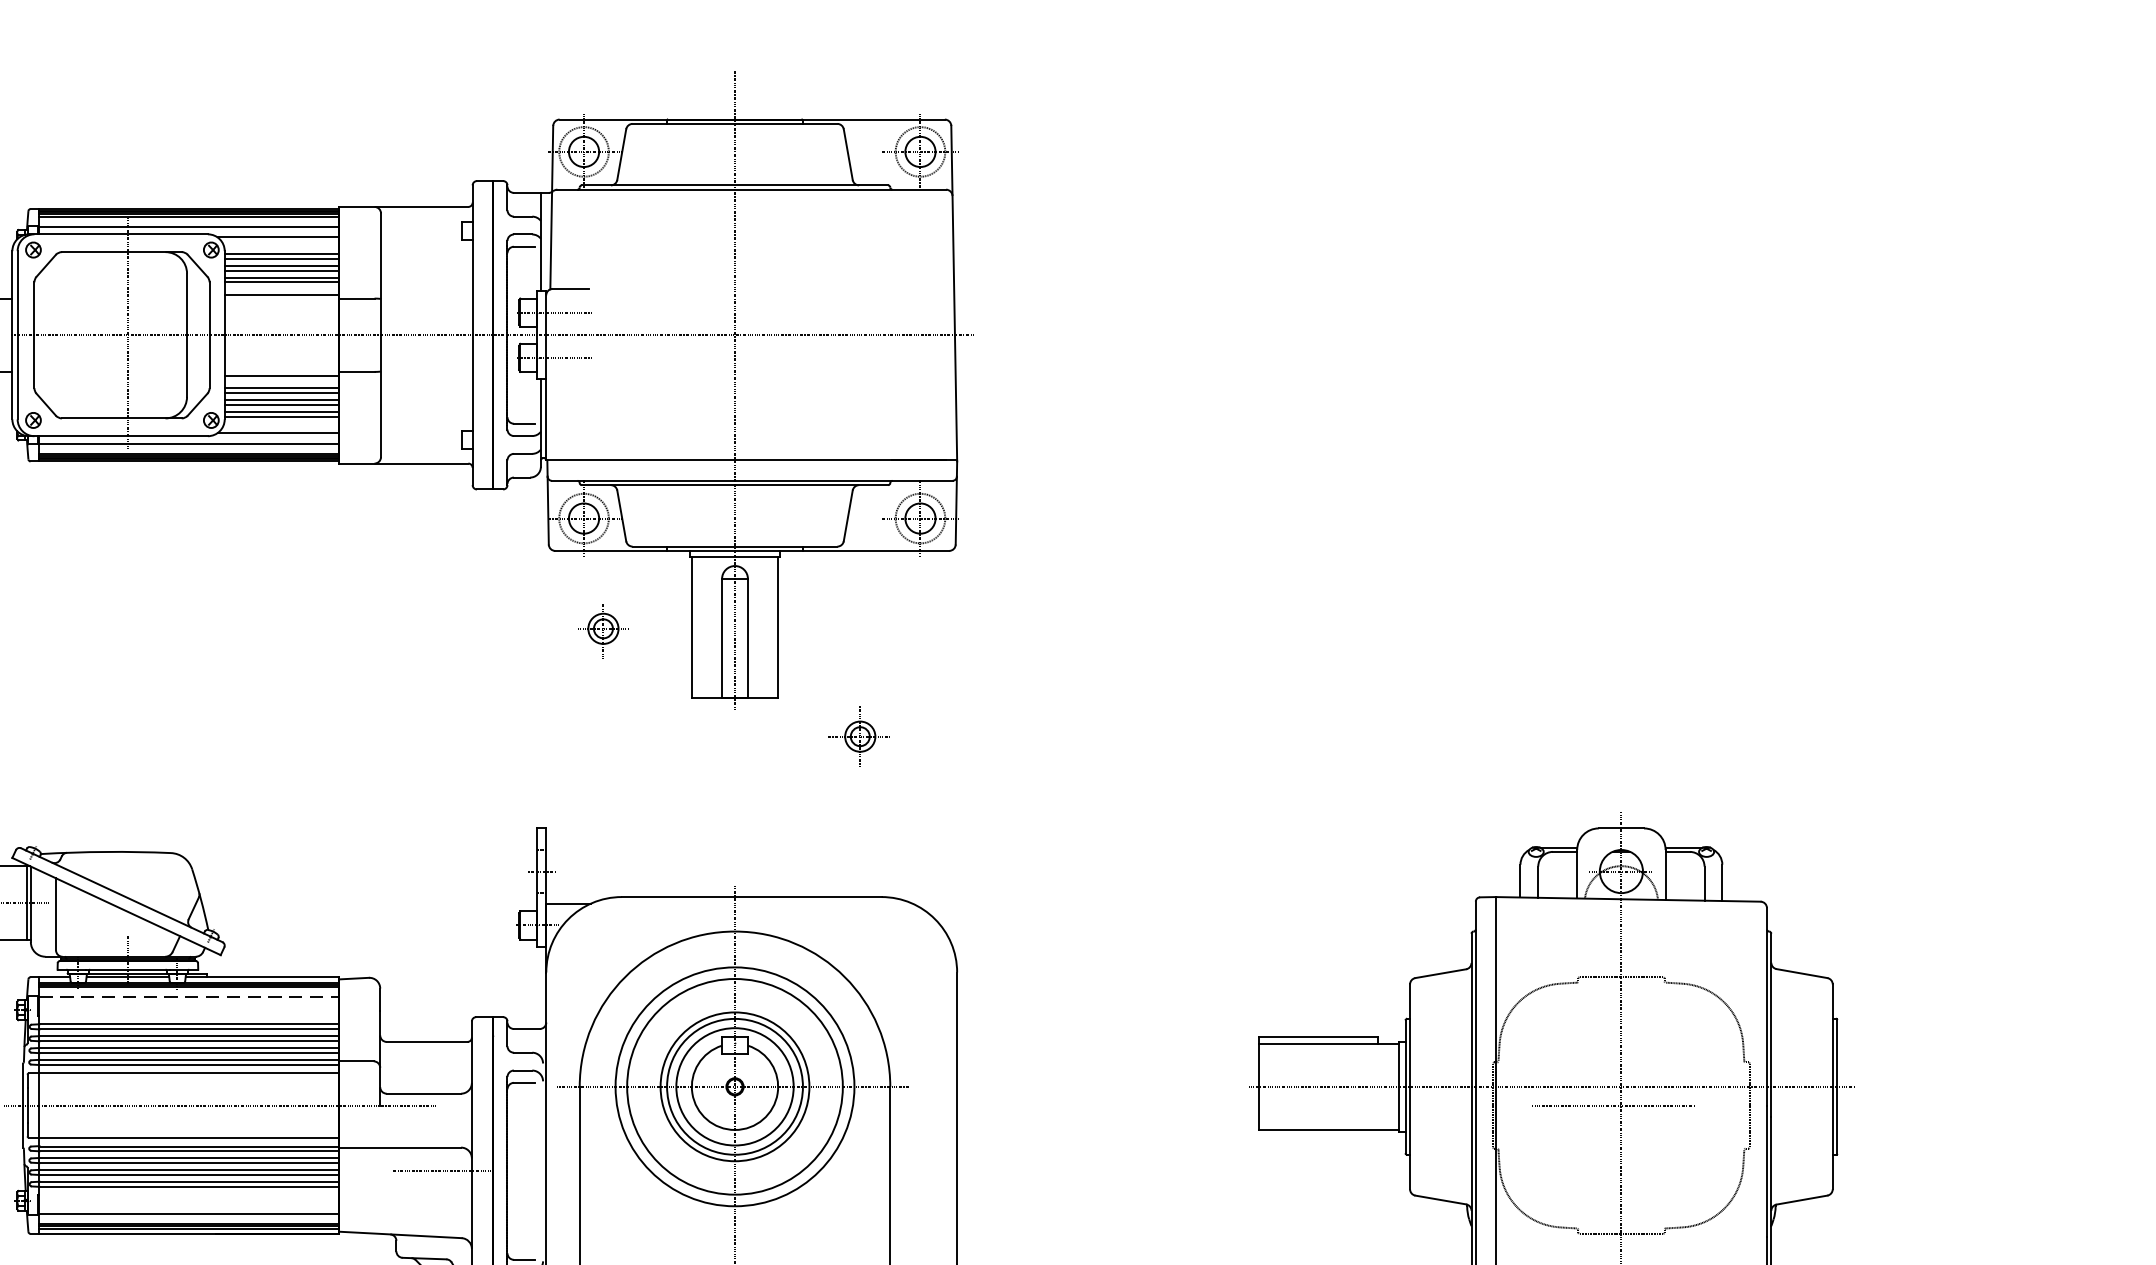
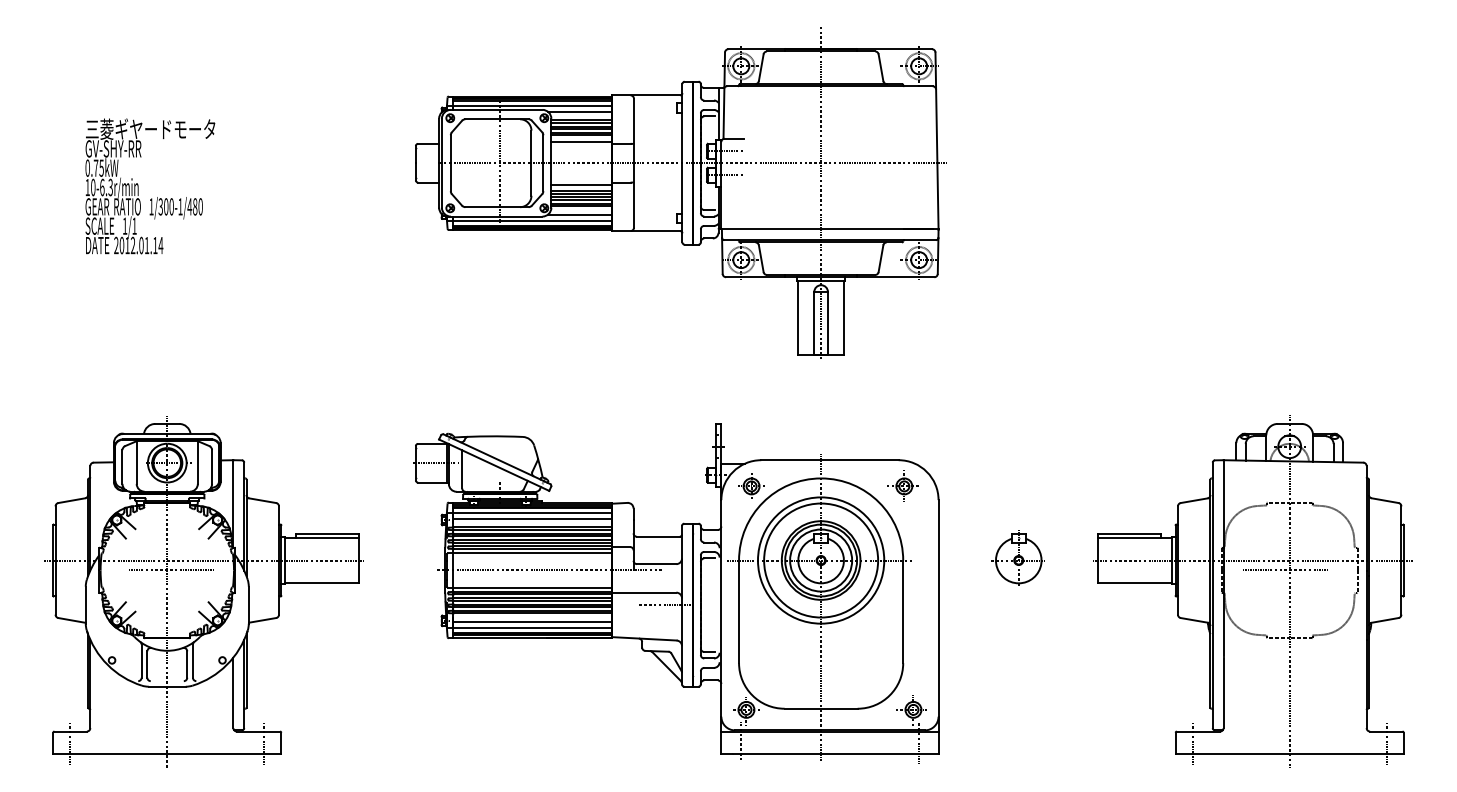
part: (603, 627) -> (751, 485), moved
part: (856, 734) -> (902, 485), moved
line: (190, 997) -> (533, 513), dashed -> solid
line: (189, 1007) -> (532, 518), added
part: (1106, 1081) -> (1017, 557), added
line: (189, 1204) -> (532, 622), added

